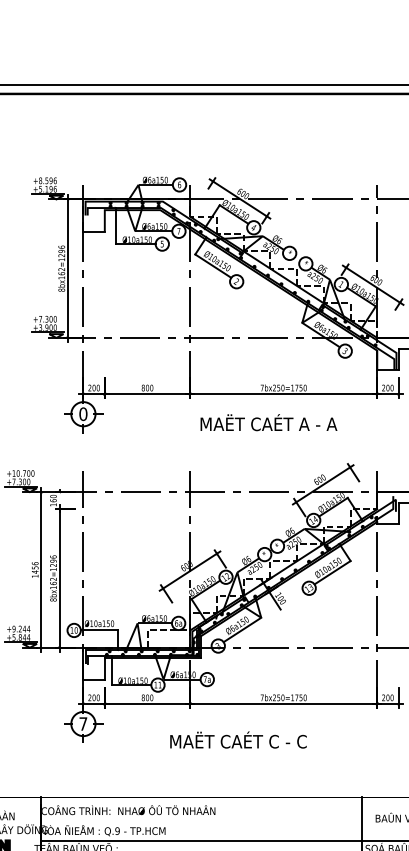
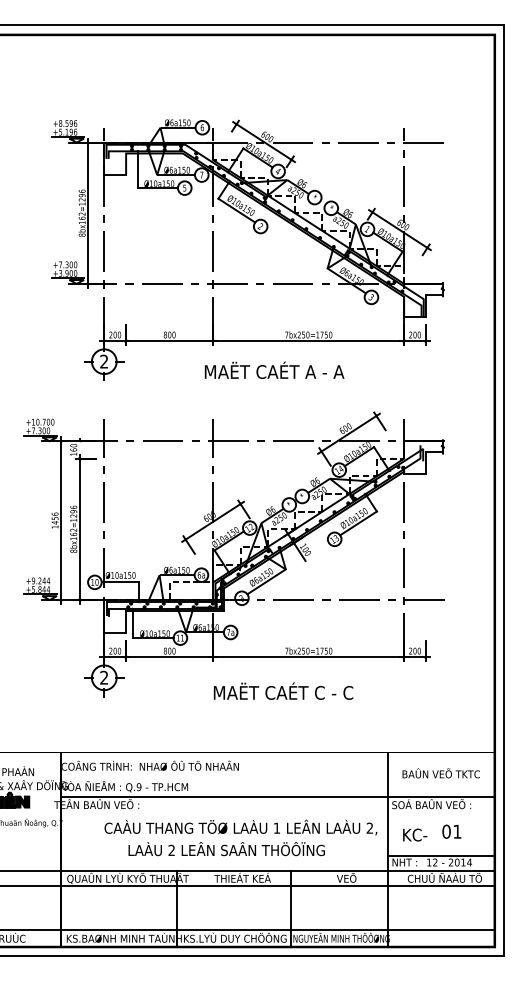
text: (83, 414) -> (104, 361), 0 -> 2
text: (268, 421) -> (274, 369), moved
text: (83, 723) -> (104, 677), 7 -> 2
text: (238, 739) -> (283, 690), moved

